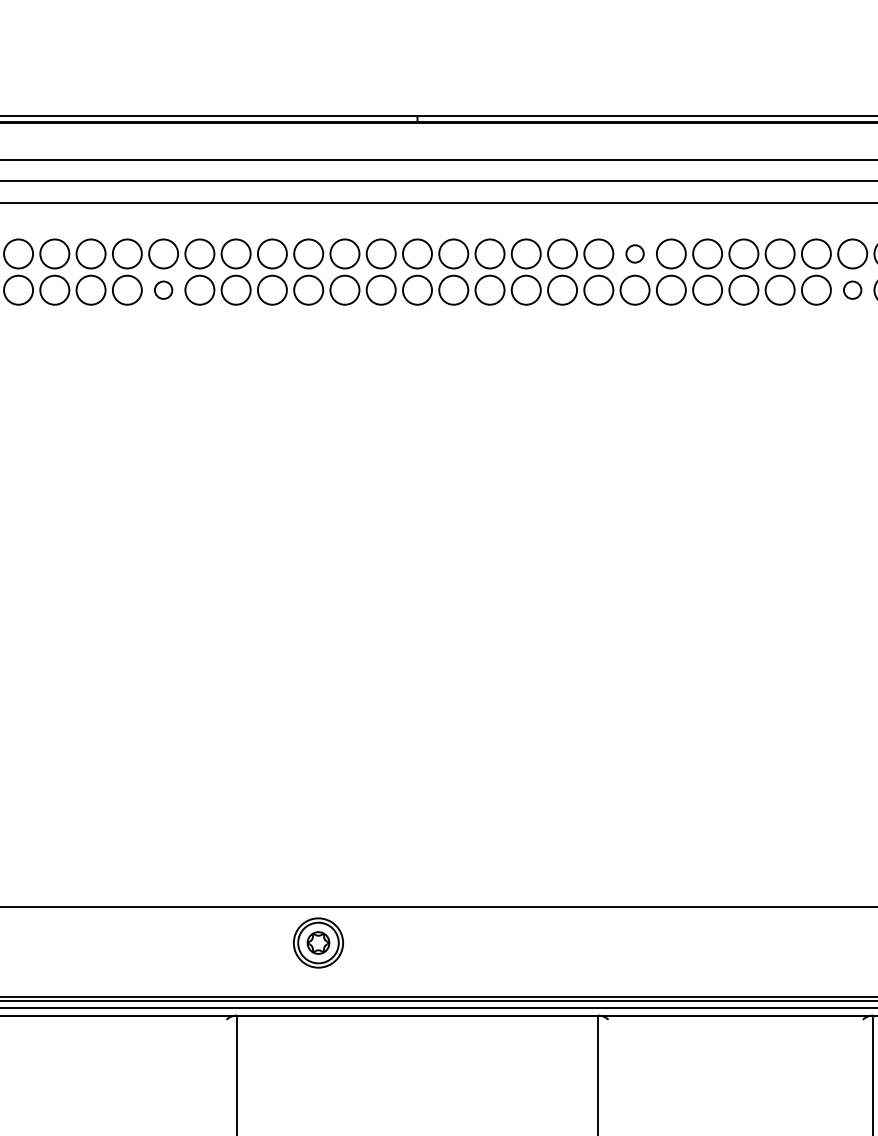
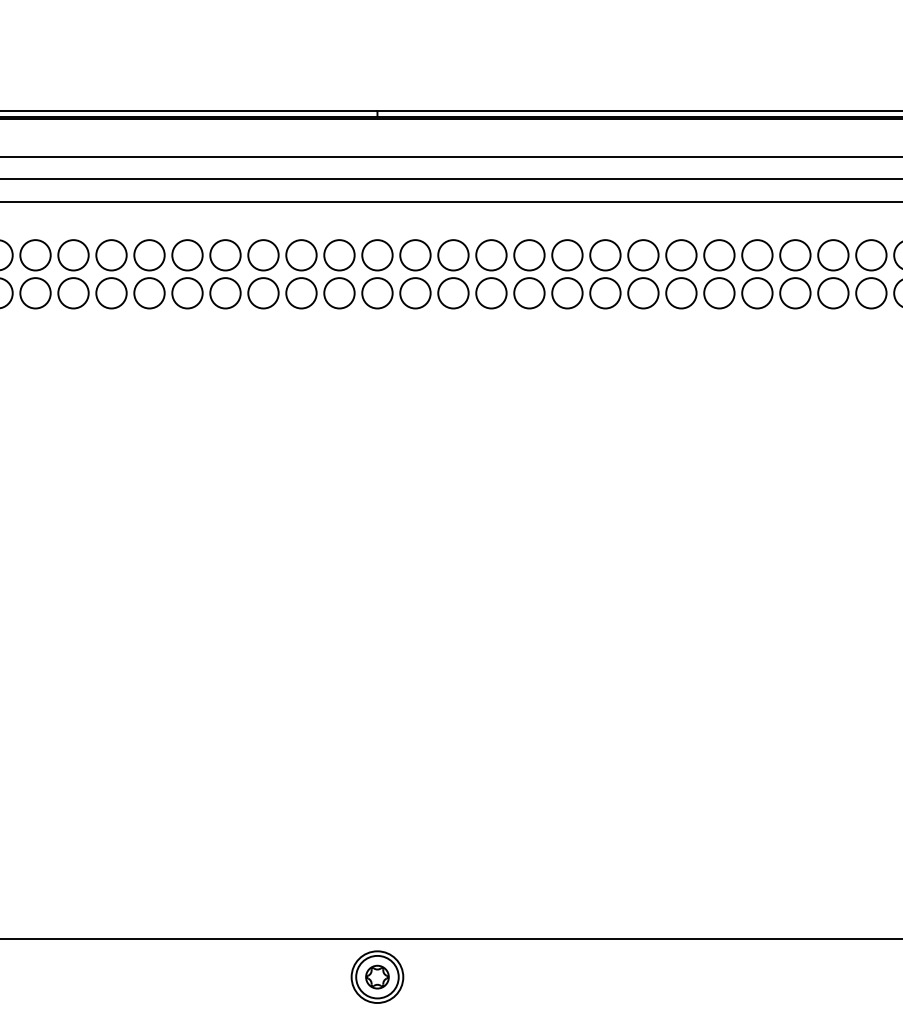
circle: (634, 253) -> (604, 254), size x1.67
circle: (163, 289) -> (111, 292), size x1.67
circle: (852, 289) -> (833, 292), size x1.67
part: (318, 942) -> (377, 976), moved

